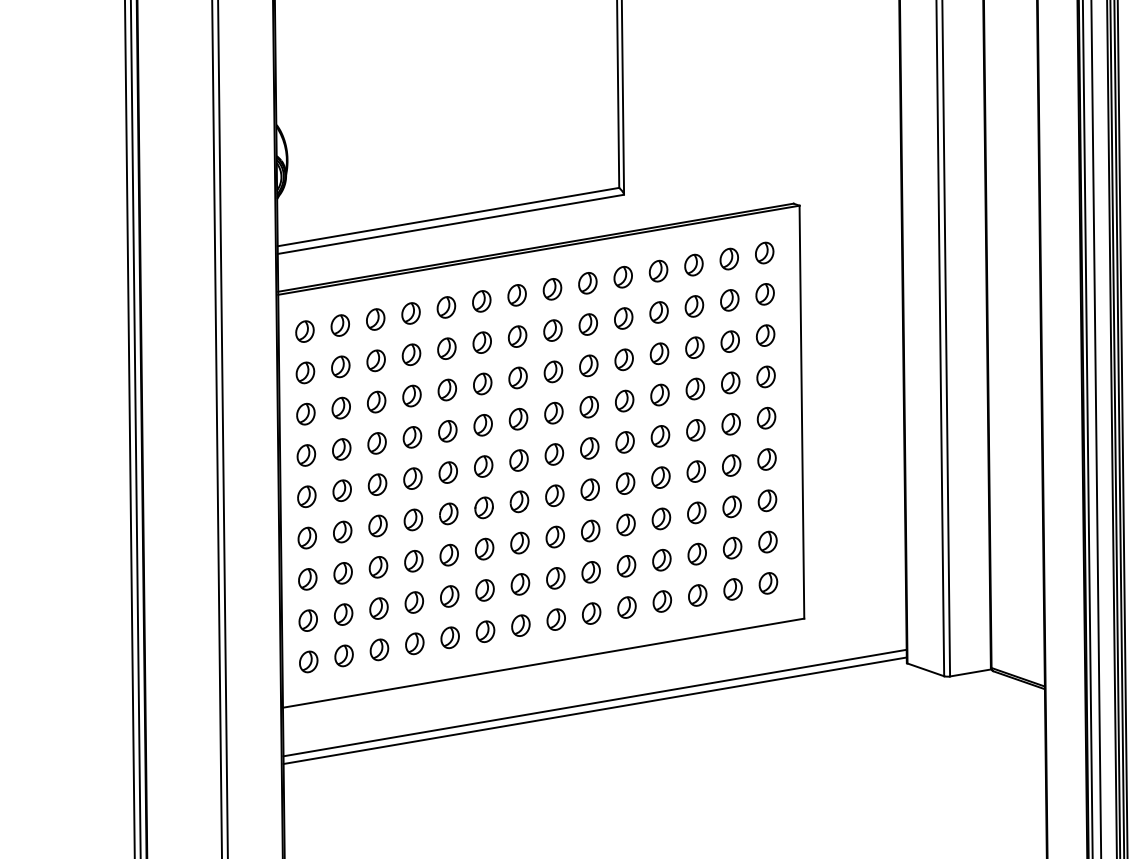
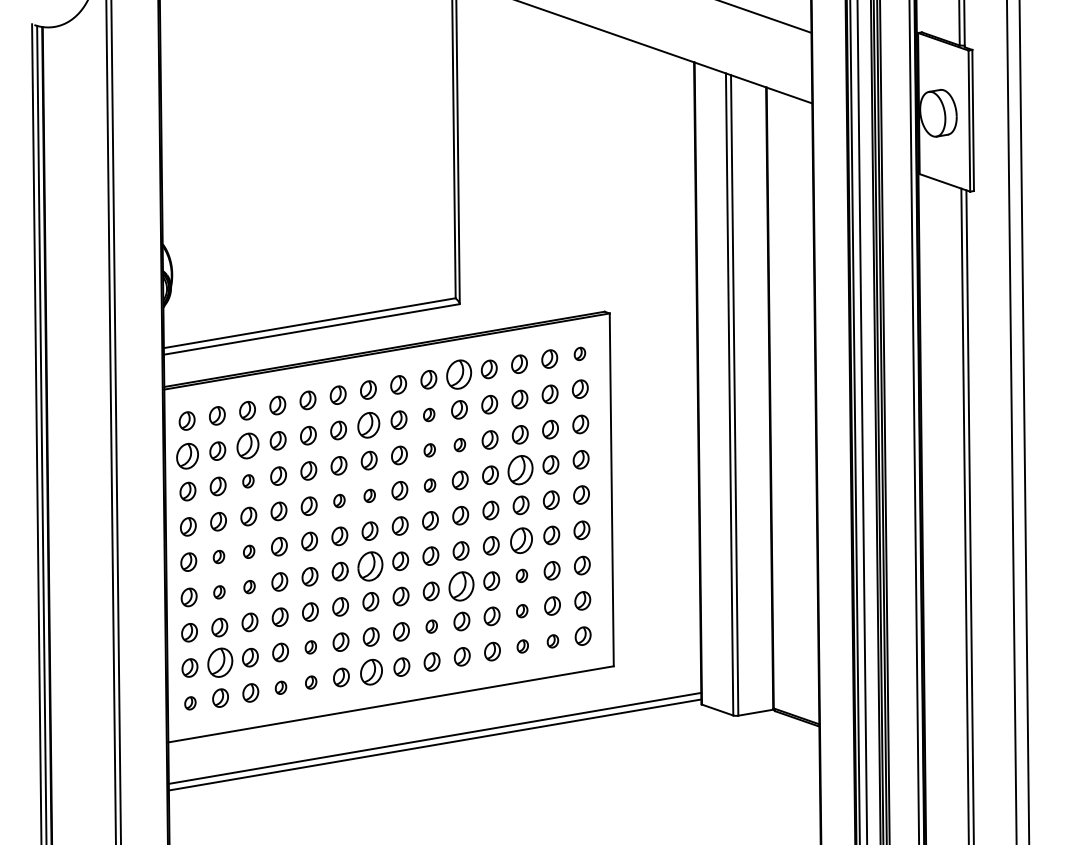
part: (764, 252) -> (579, 353), size x0.7
part: (622, 277) -> (458, 374), size x1.6
part: (587, 323) -> (428, 414), size x0.7
part: (517, 336) -> (368, 425), size x1.4
part: (623, 359) -> (459, 444), size x0.7
part: (375, 360) -> (247, 445), size x1.4
part: (588, 366) -> (429, 450), size x0.7
part: (305, 373) -> (187, 456), size x1.4
part: (695, 388) -> (520, 469), size x1.6
part: (376, 402) -> (248, 481), size x0.7
part: (588, 407) -> (429, 485), size x0.7
part: (518, 418) -> (369, 495), size x0.7
part: (483, 424) -> (339, 500), size x0.7
part: (696, 471) -> (521, 540), size x1.4
part: (376, 484) -> (248, 551), size x0.7
part: (341, 490) -> (218, 556), size x0.7
part: (519, 501) -> (370, 566), size x1.6
part: (696, 512) -> (521, 575), size x0.7
part: (626, 524) -> (461, 585), size x1.6
part: (377, 525) -> (249, 586), size x0.7
part: (342, 532) -> (219, 592), size x0.7
part: (696, 553) -> (521, 610), size x0.7
part: (590, 572) -> (431, 626), size x0.7
part: (732, 589) -> (552, 641), size x0.7
part: (697, 595) -> (522, 646), size x0.7
part: (449, 596) -> (310, 647), size x0.7
part: (342, 614) -> (219, 662), size x1.6
part: (520, 625) -> (371, 672), size x1.4
part: (449, 637) -> (310, 682), size x0.7
part: (414, 643) -> (280, 687), size x0.7
part: (308, 662) -> (190, 703), size x0.7

